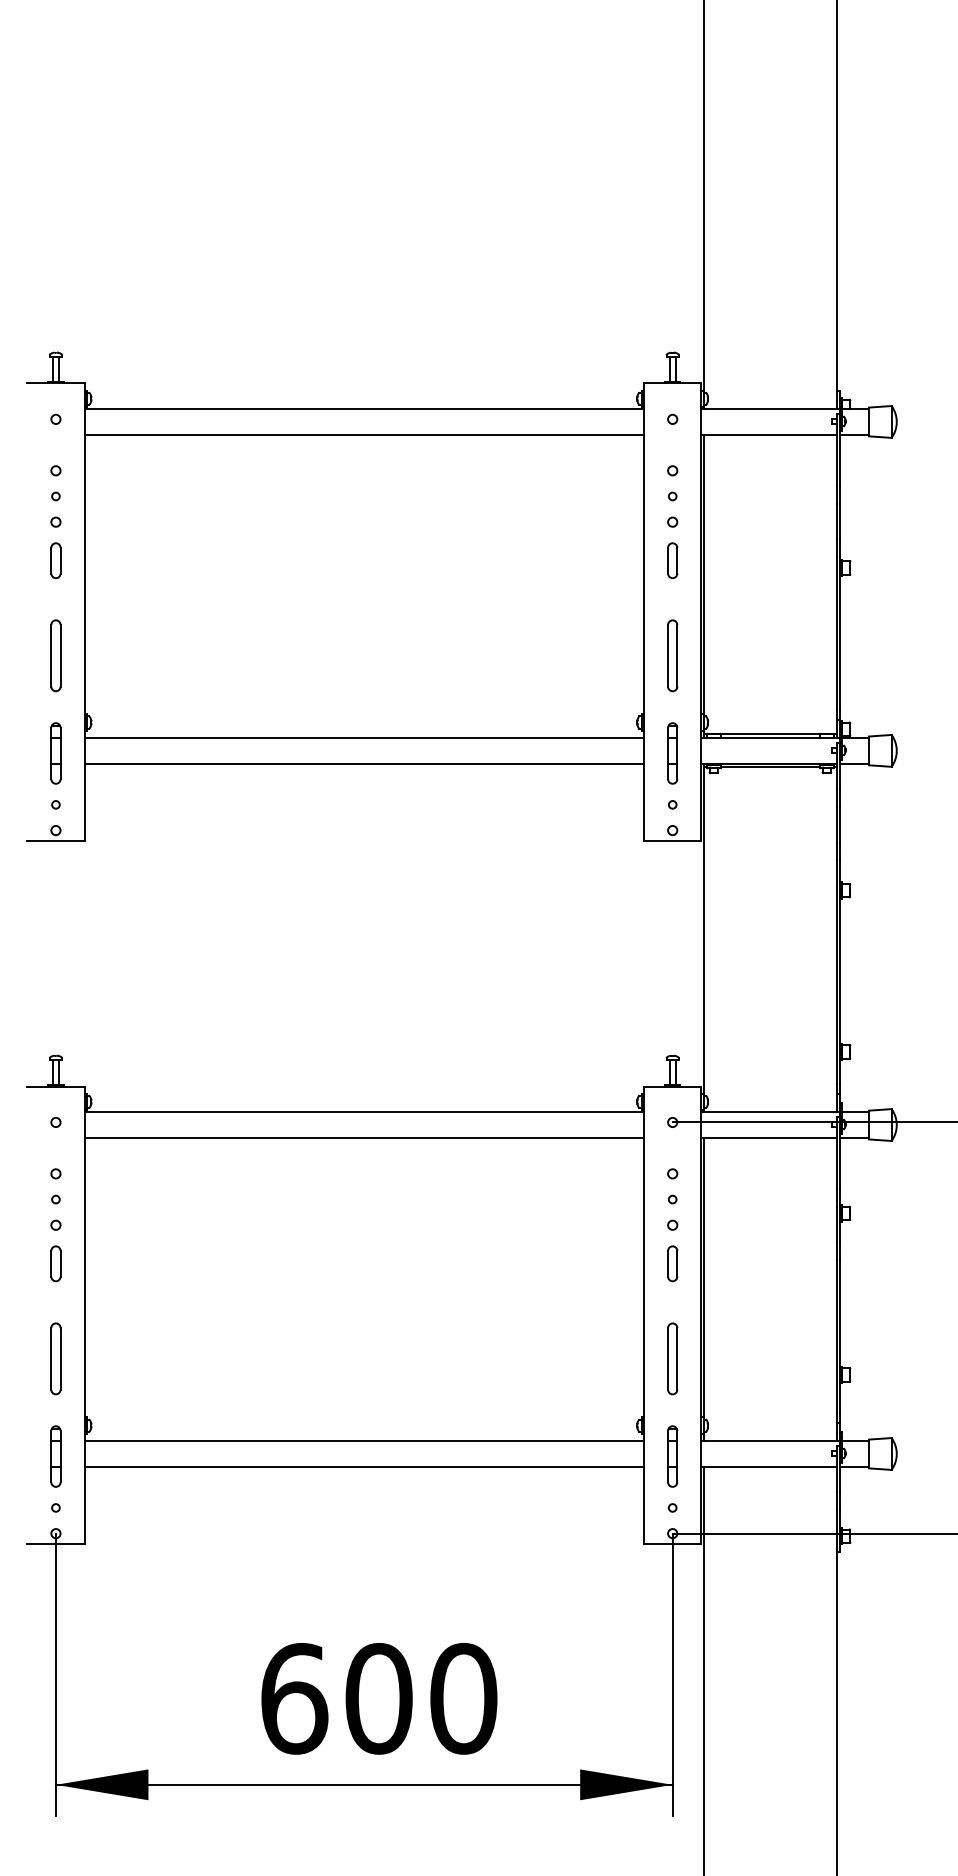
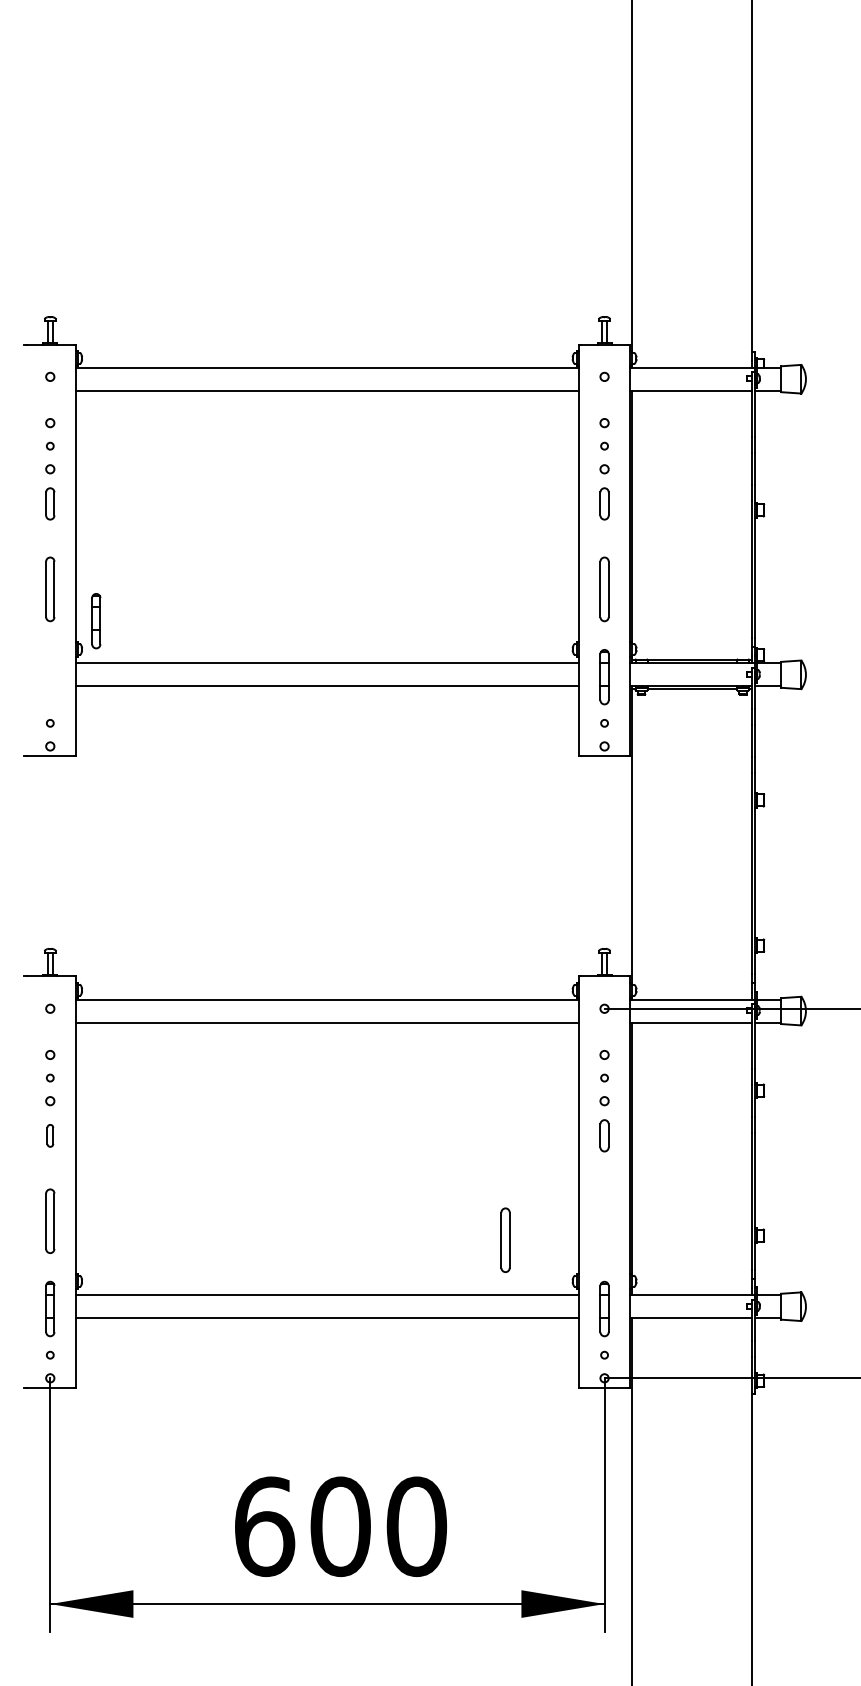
part: (56, 753) -> (96, 621), moved
part: (56, 1263) -> (50, 1135), size x0.7
part: (672, 1358) -> (505, 1239), moved

